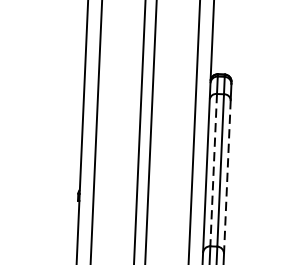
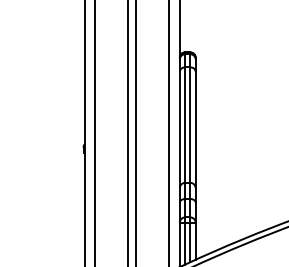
line: (214, 170) -> (185, 125), dashed -> solid
line: (227, 177) -> (195, 130), dashed -> solid

